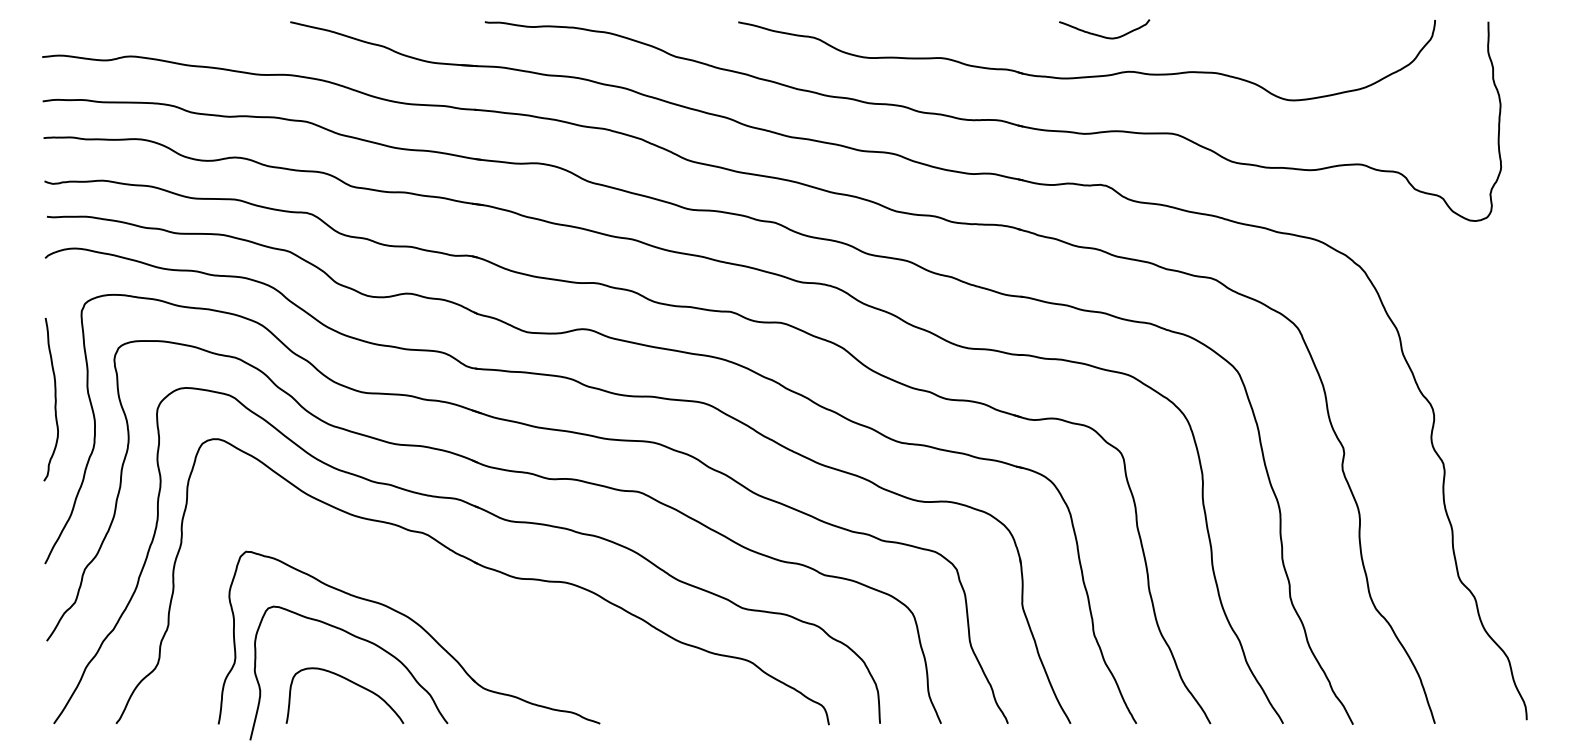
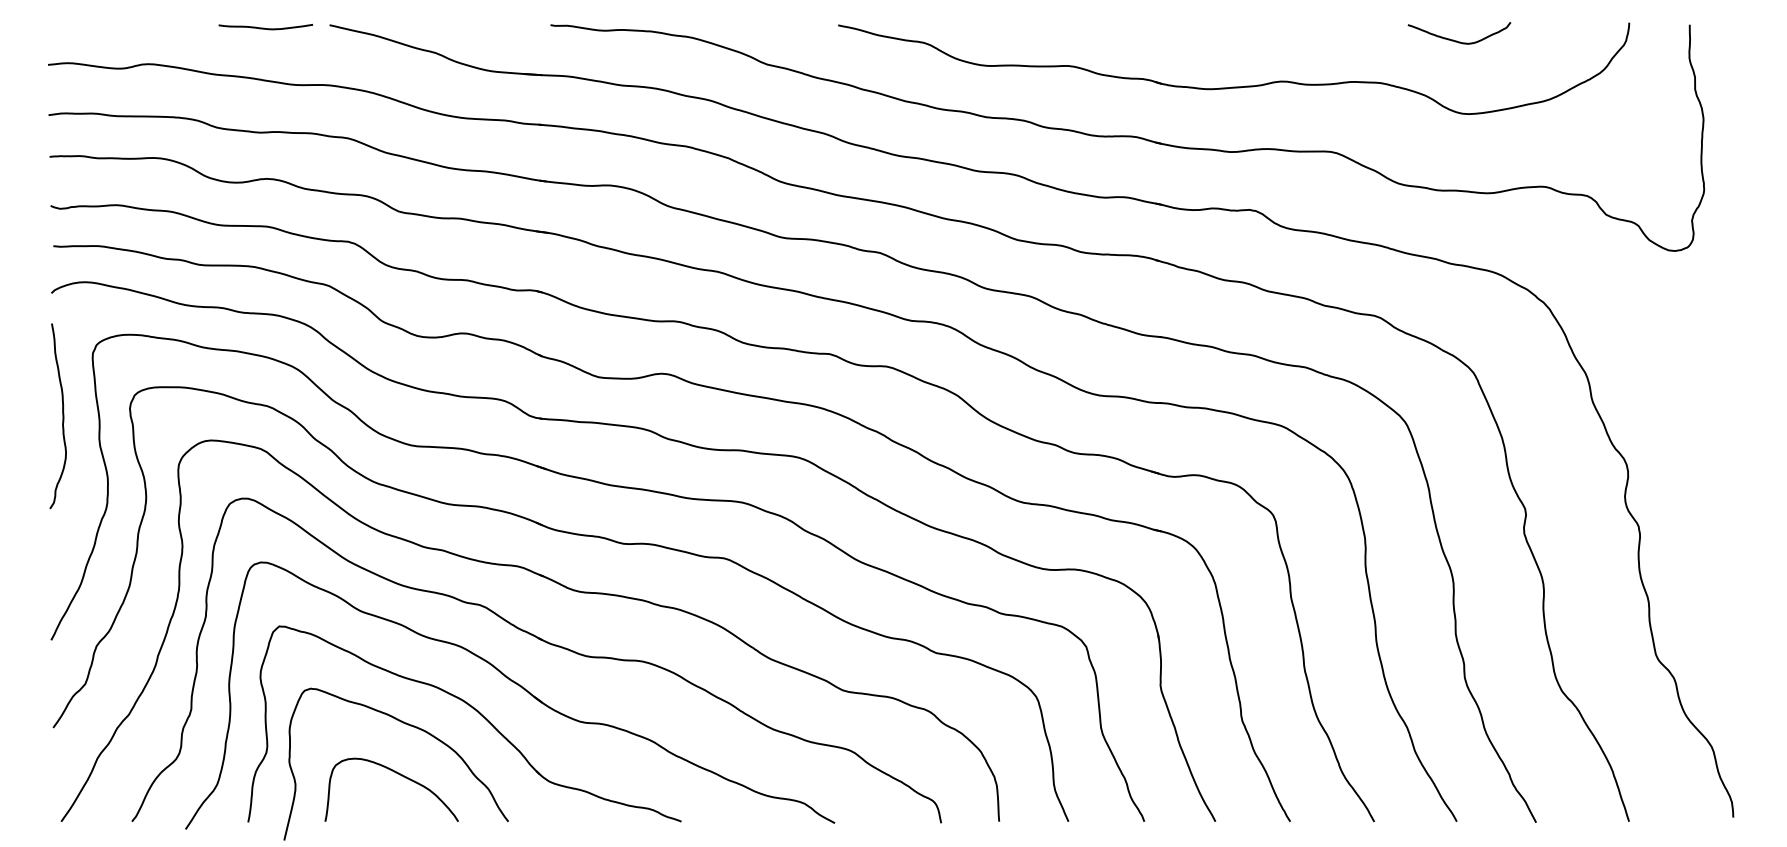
curve: (233, 24) -> (265, 27), added
curve: (1102, 35) -> (1457, 40), moved
curve: (54, 399) -> (61, 416), moved
part: (456, 604) -> (518, 686), added

